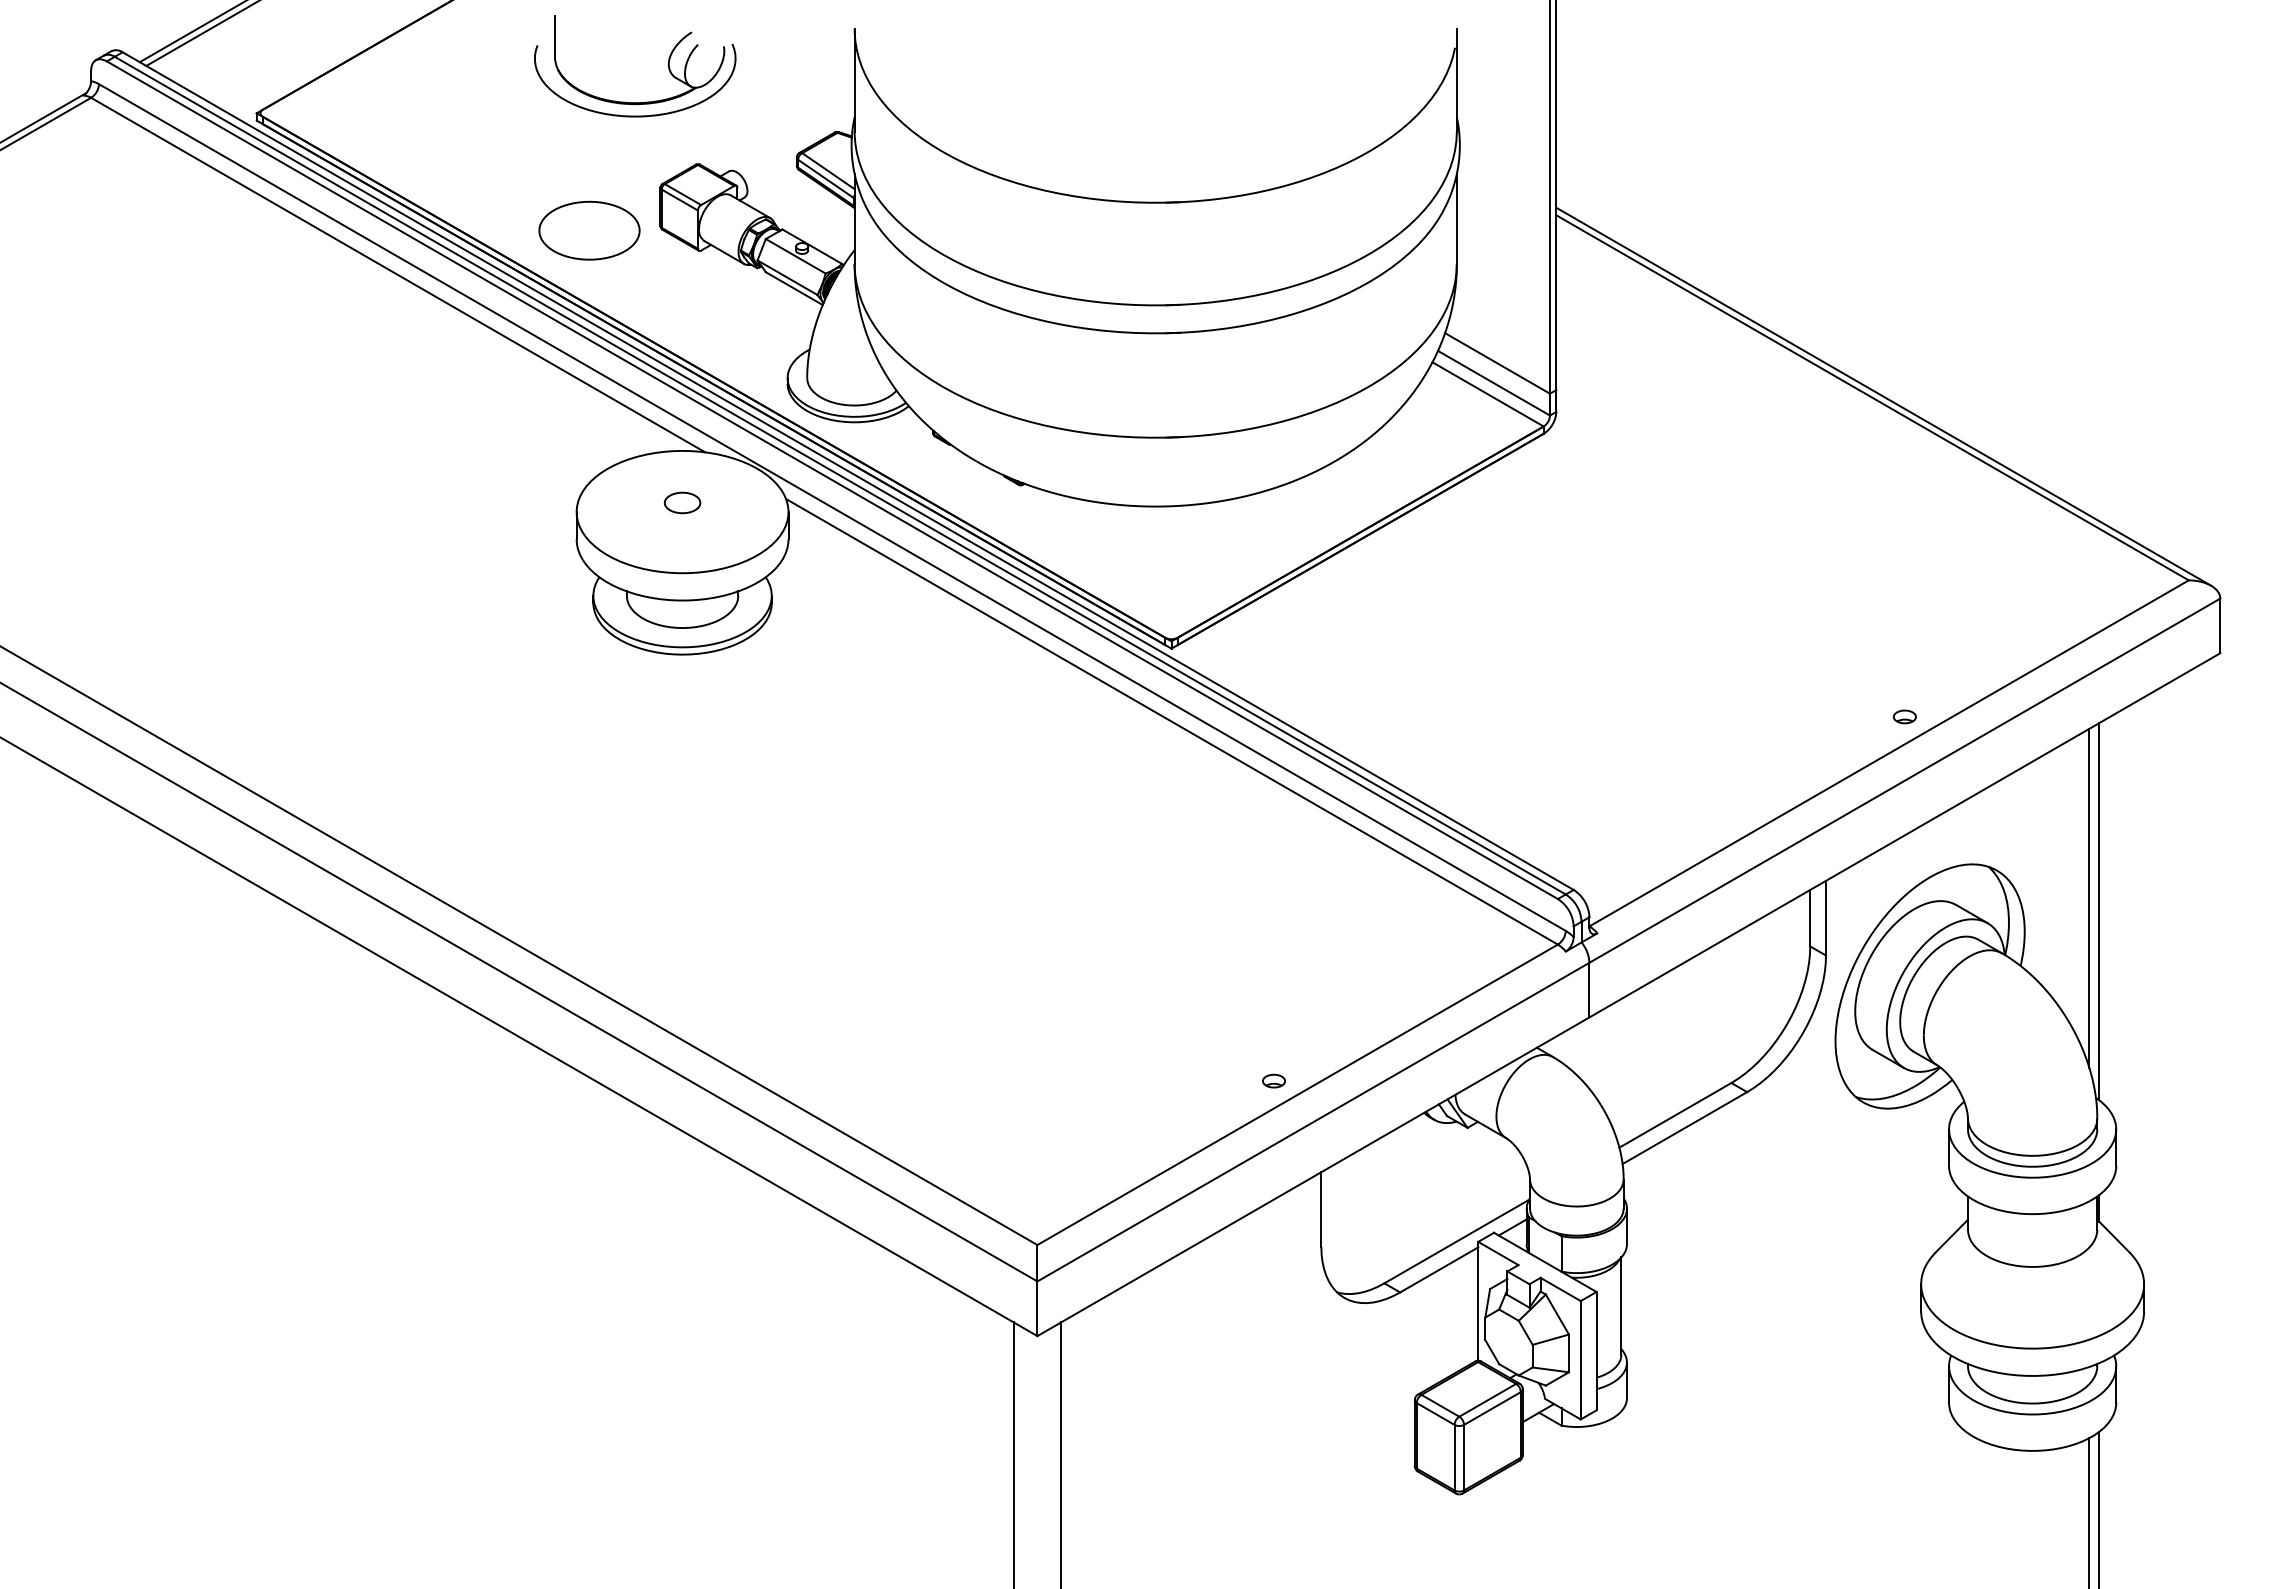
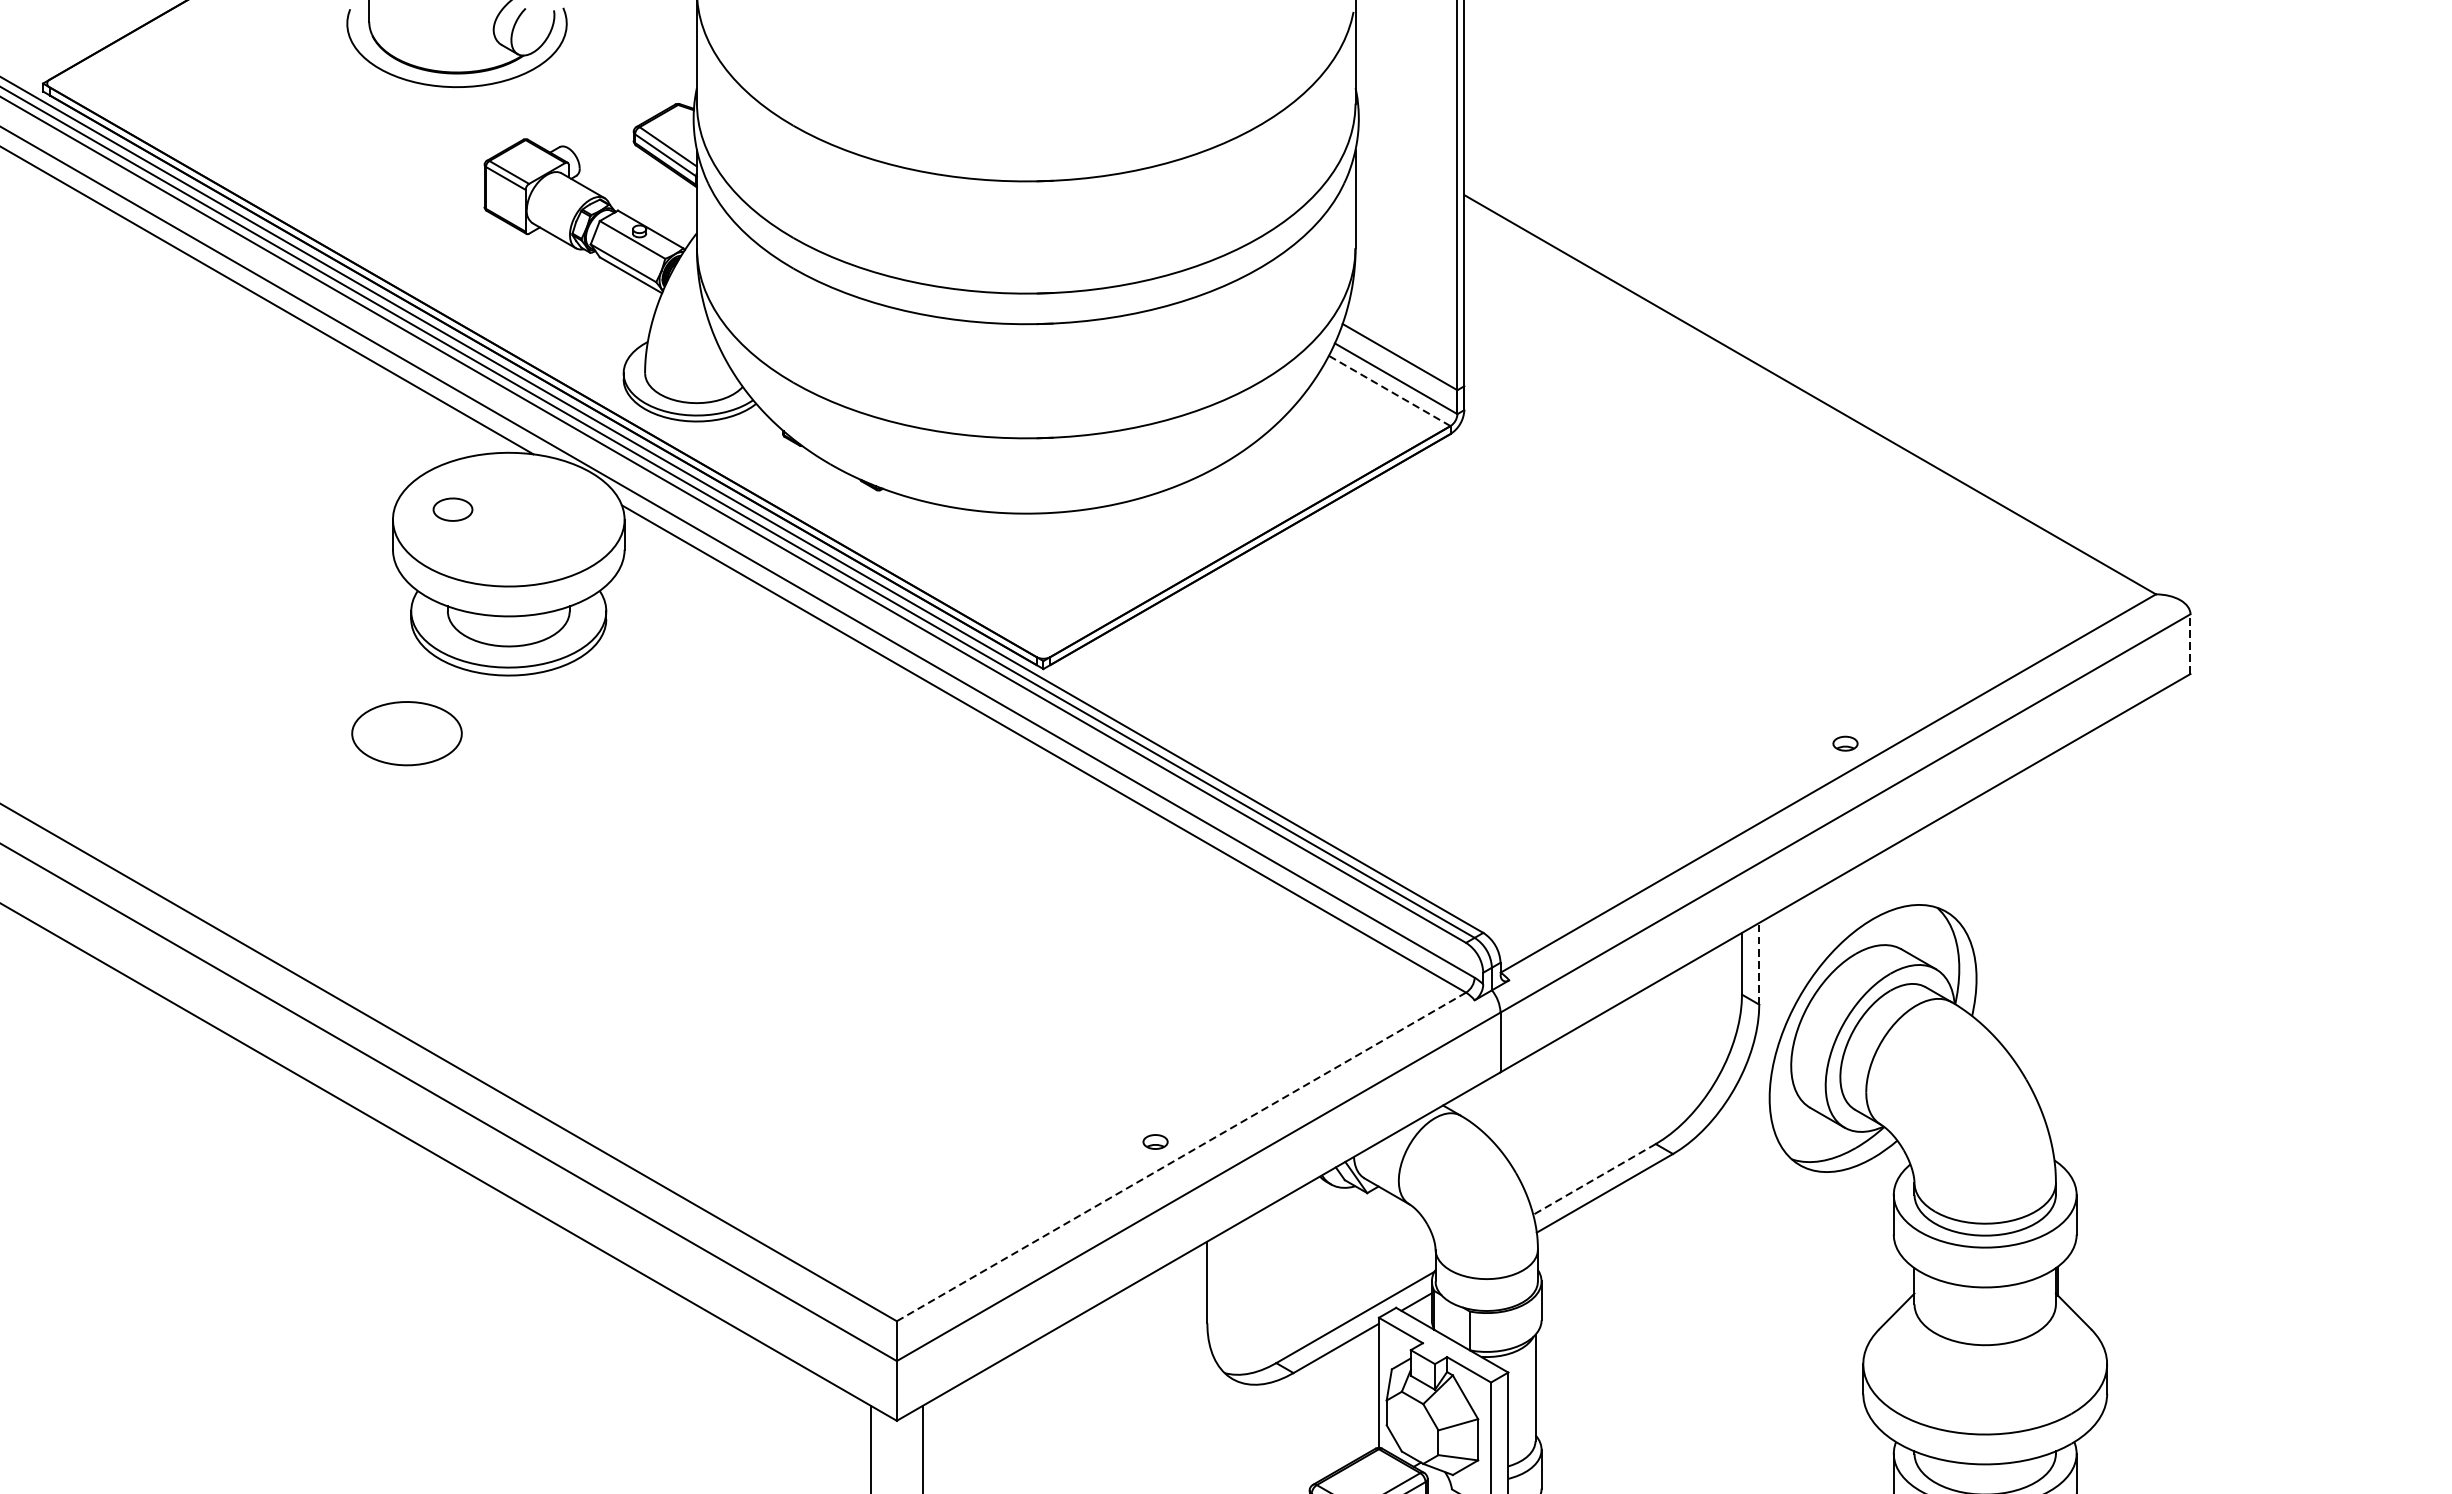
part: (589, 230) -> (407, 733), moved
line: (1487, 394) -> (1389, 391), solid -> dashed
line: (1883, 396) -> (1822, 393), removed
part: (682, 502) -> (452, 509), moved
line: (2220, 625) -> (2190, 643), solid -> dashed
line: (2089, 898) -> (2047, 942), removed
line: (2099, 911) -> (2058, 956), removed
line: (1826, 917) -> (1759, 963), solid -> dashed
line: (1298, 1094) -> (1182, 1156), solid -> dashed
line: (1675, 1115) -> (1594, 1179), solid -> dashed

